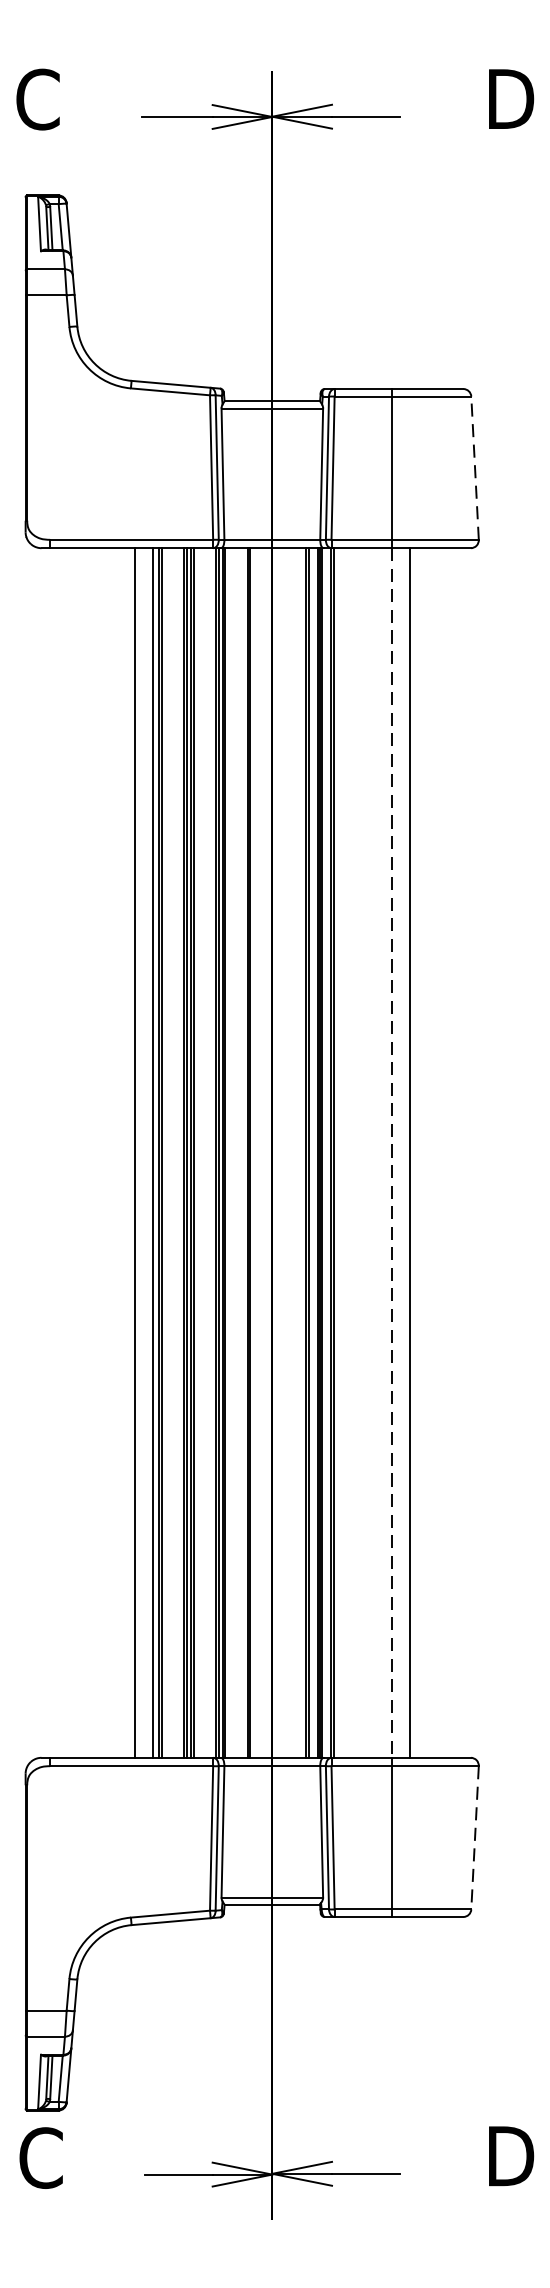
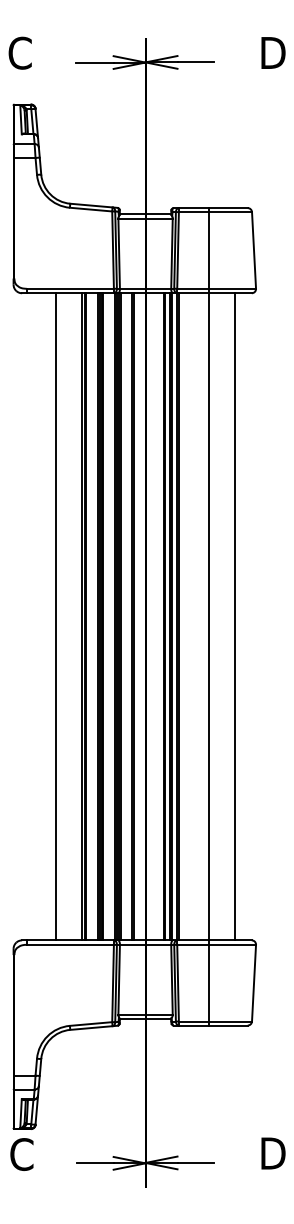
line: (475, 466) -> (254, 249), dashed -> solid
line: (135, 1152) -> (56, 616), moved
line: (391, 1152) -> (209, 616), dashed -> solid
line: (408, 1152) -> (234, 616), moved
line: (475, 1838) -> (254, 983), dashed -> solid

